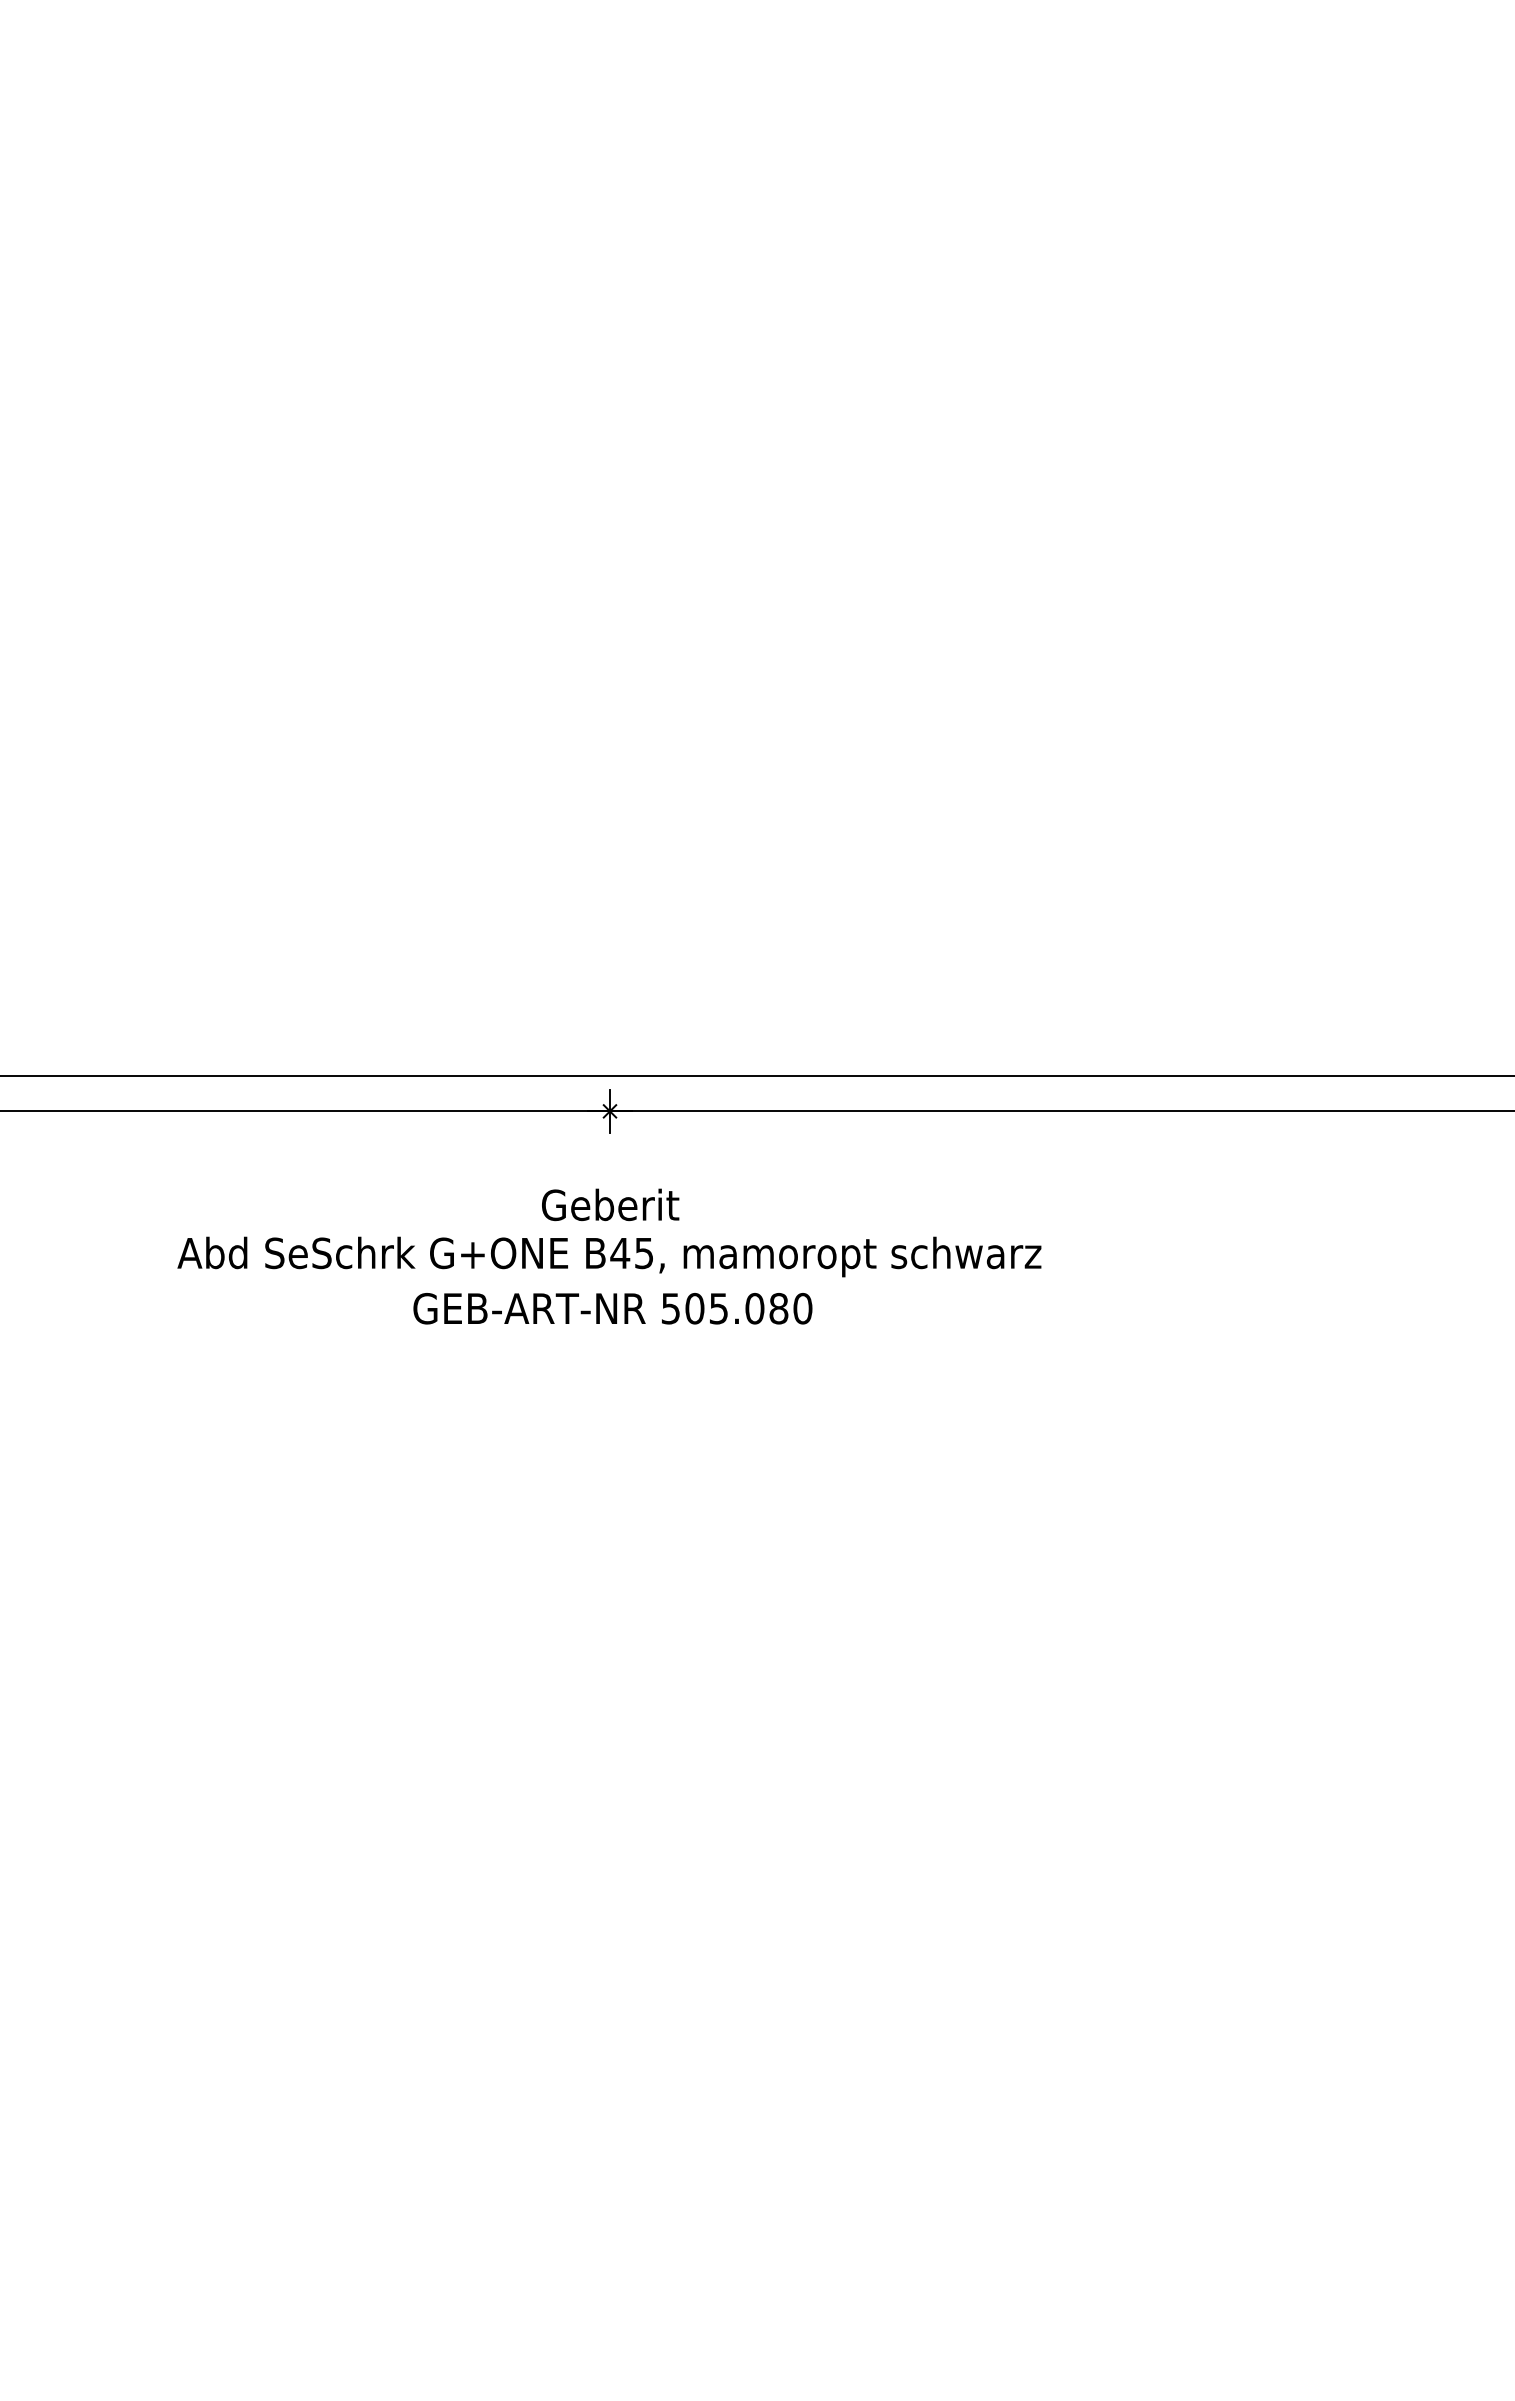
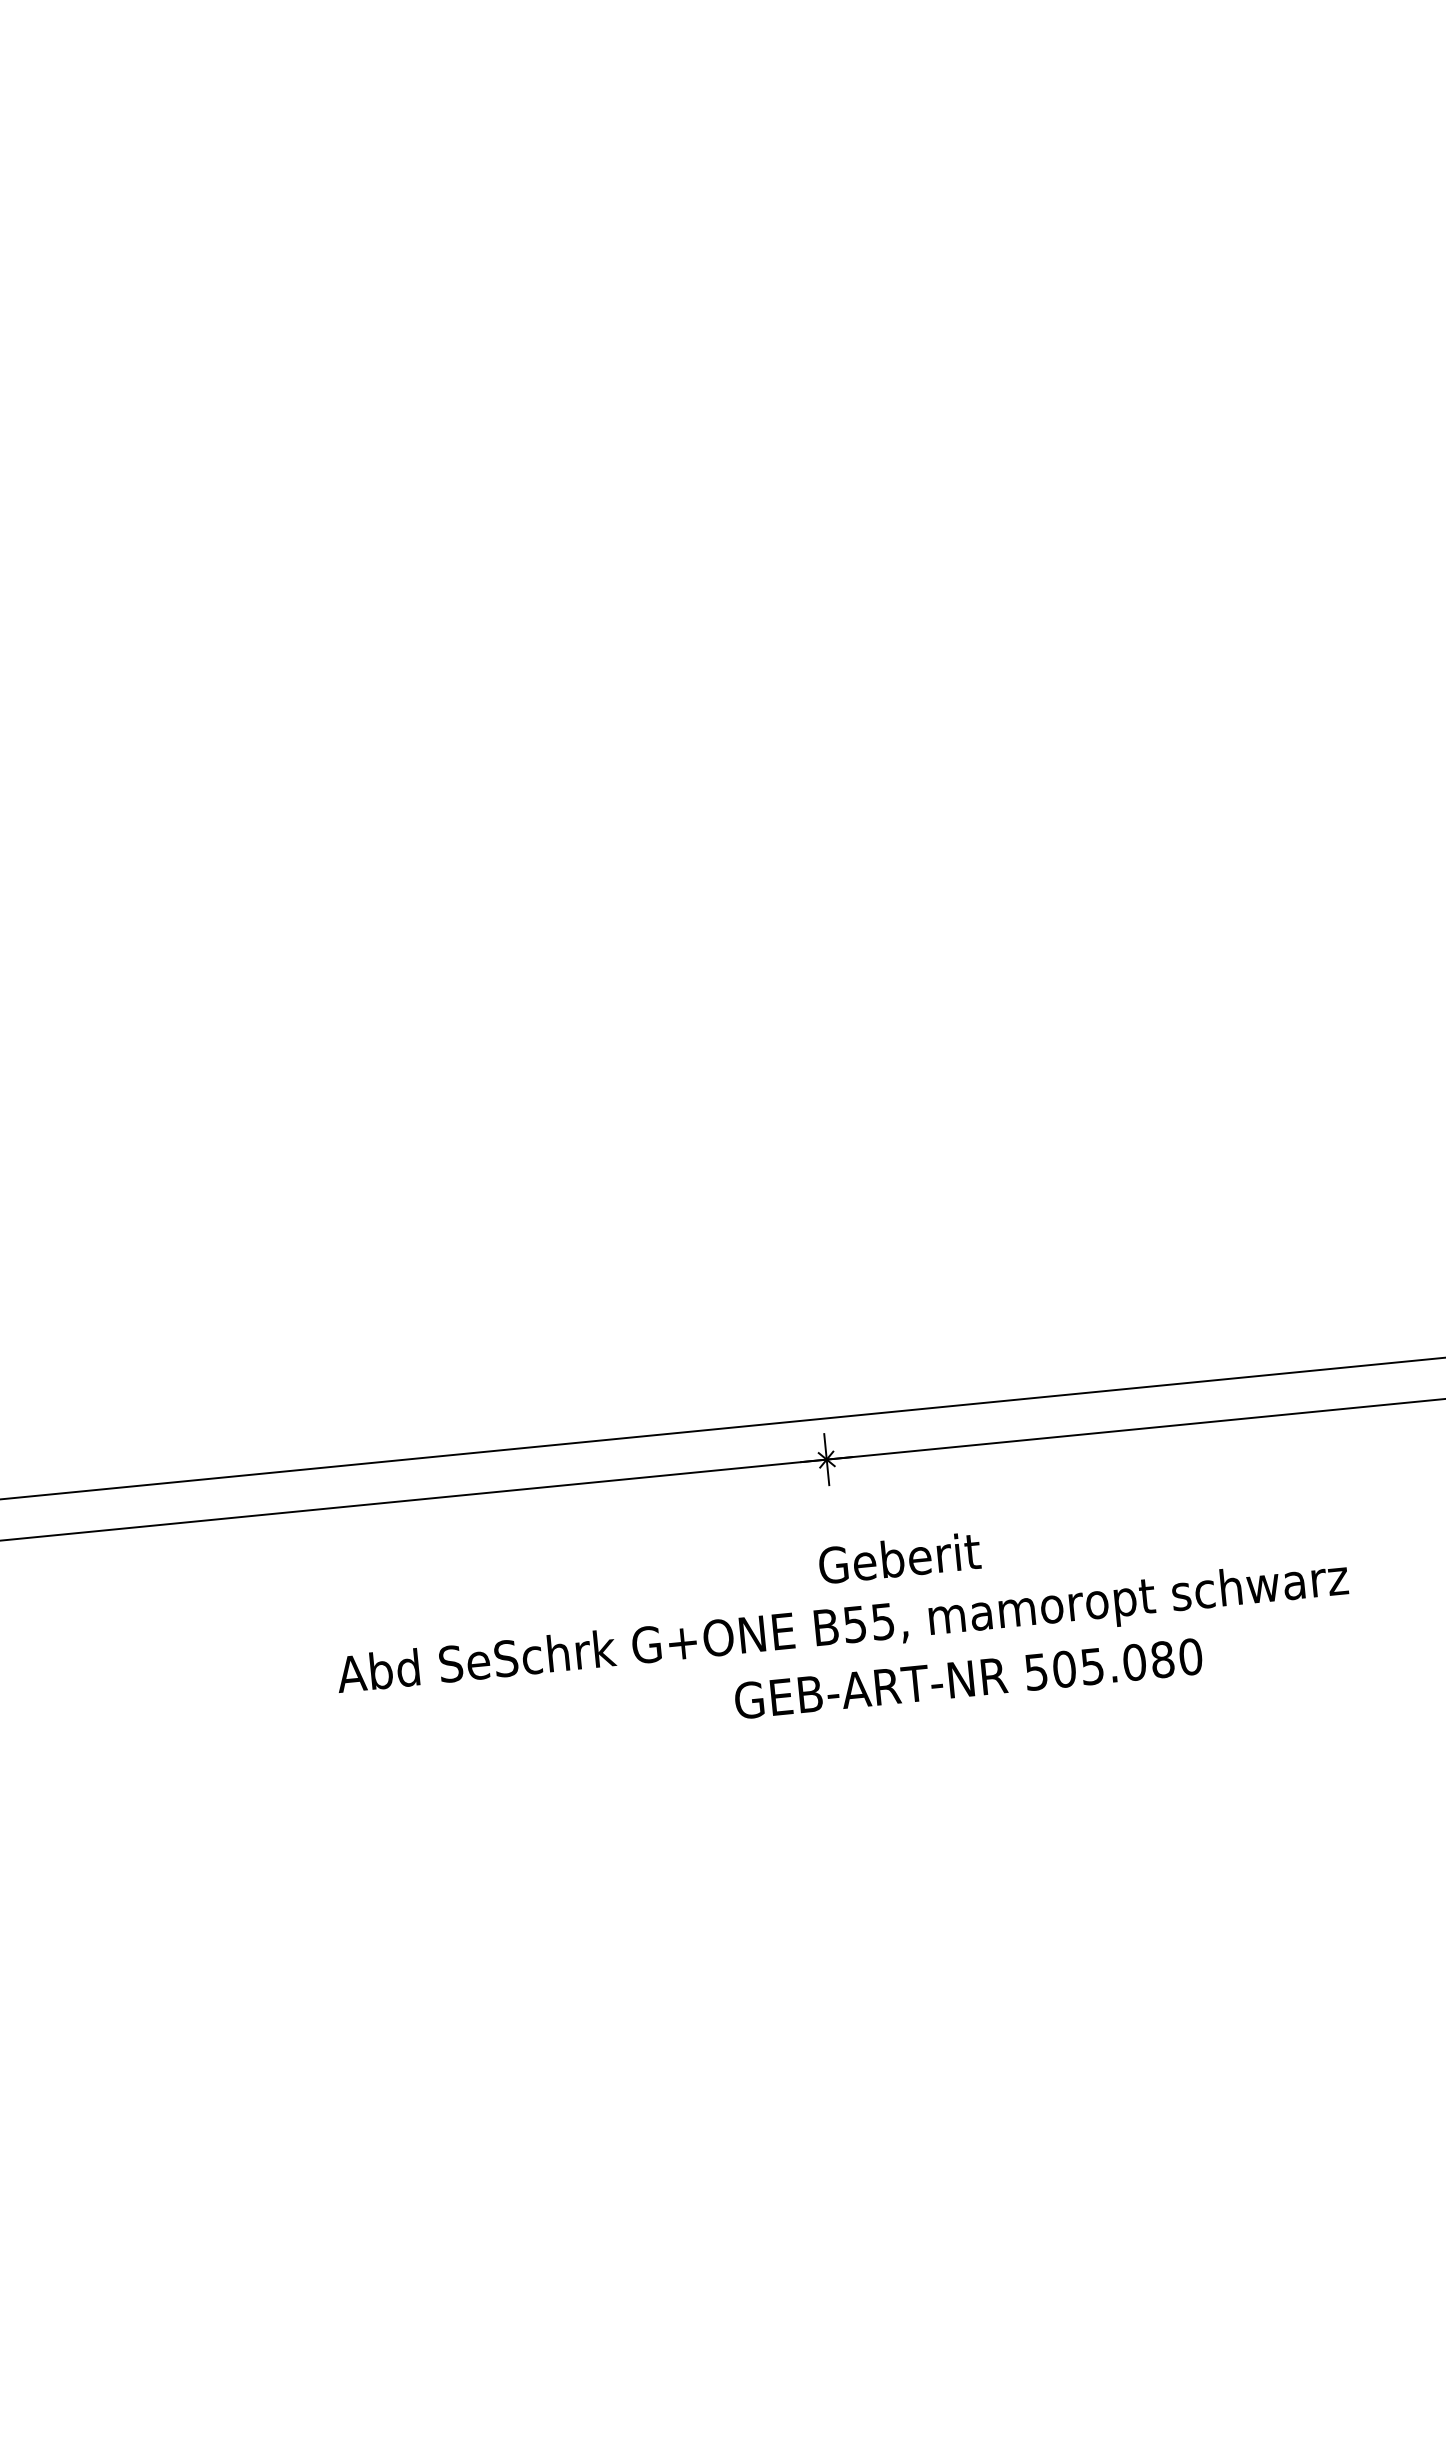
text: (610, 1204) -> (899, 1557), moved
text: (620, 1253) -> (855, 1624), B45, -> B55,
text: (612, 1308) -> (968, 1678), moved

